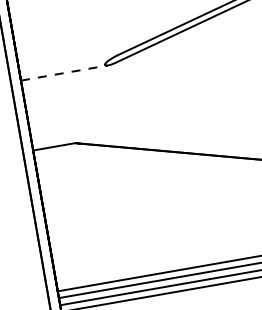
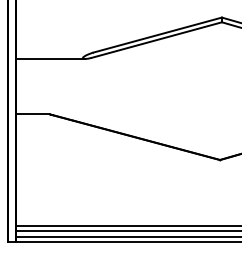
line: (65, 72) -> (51, 58), dashed -> solid

